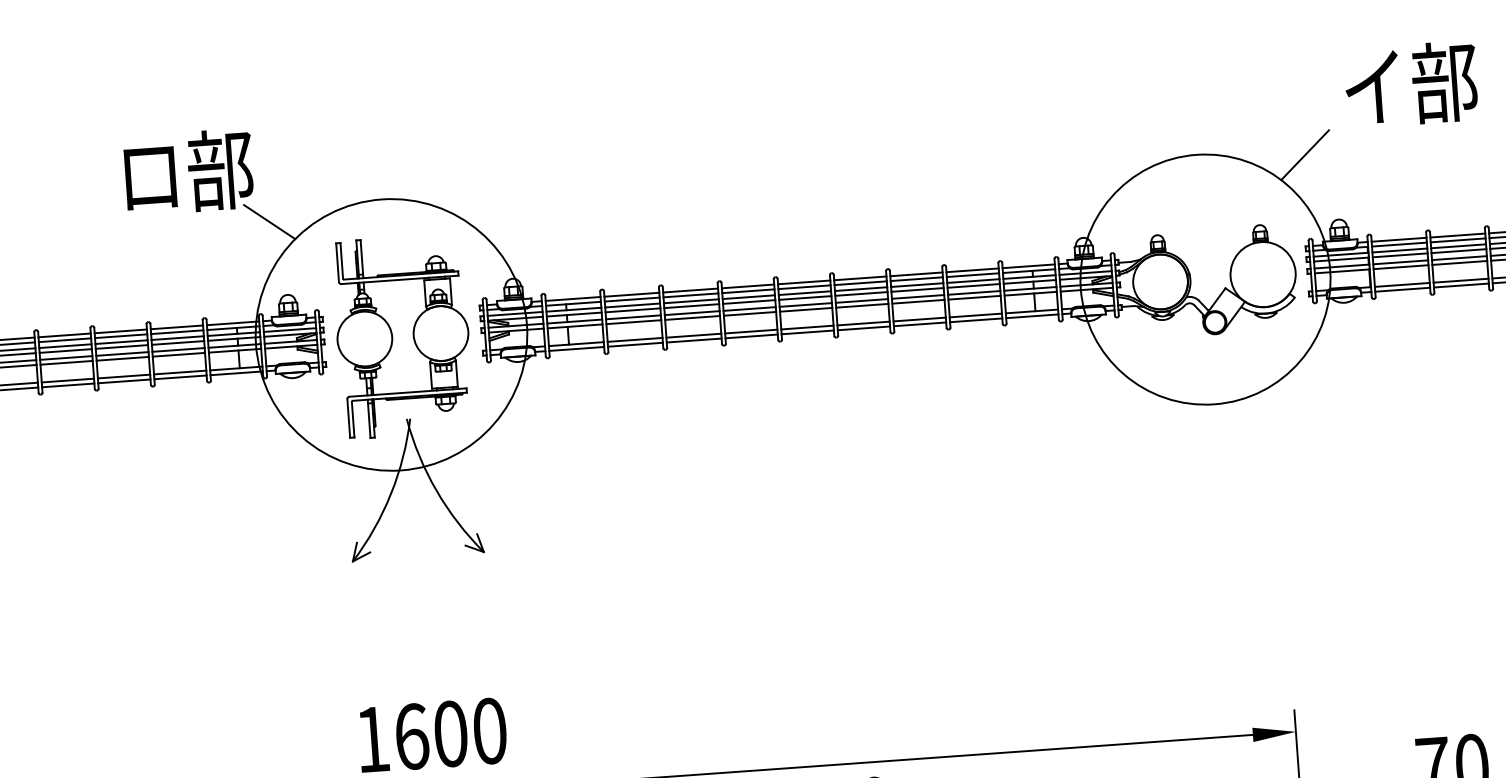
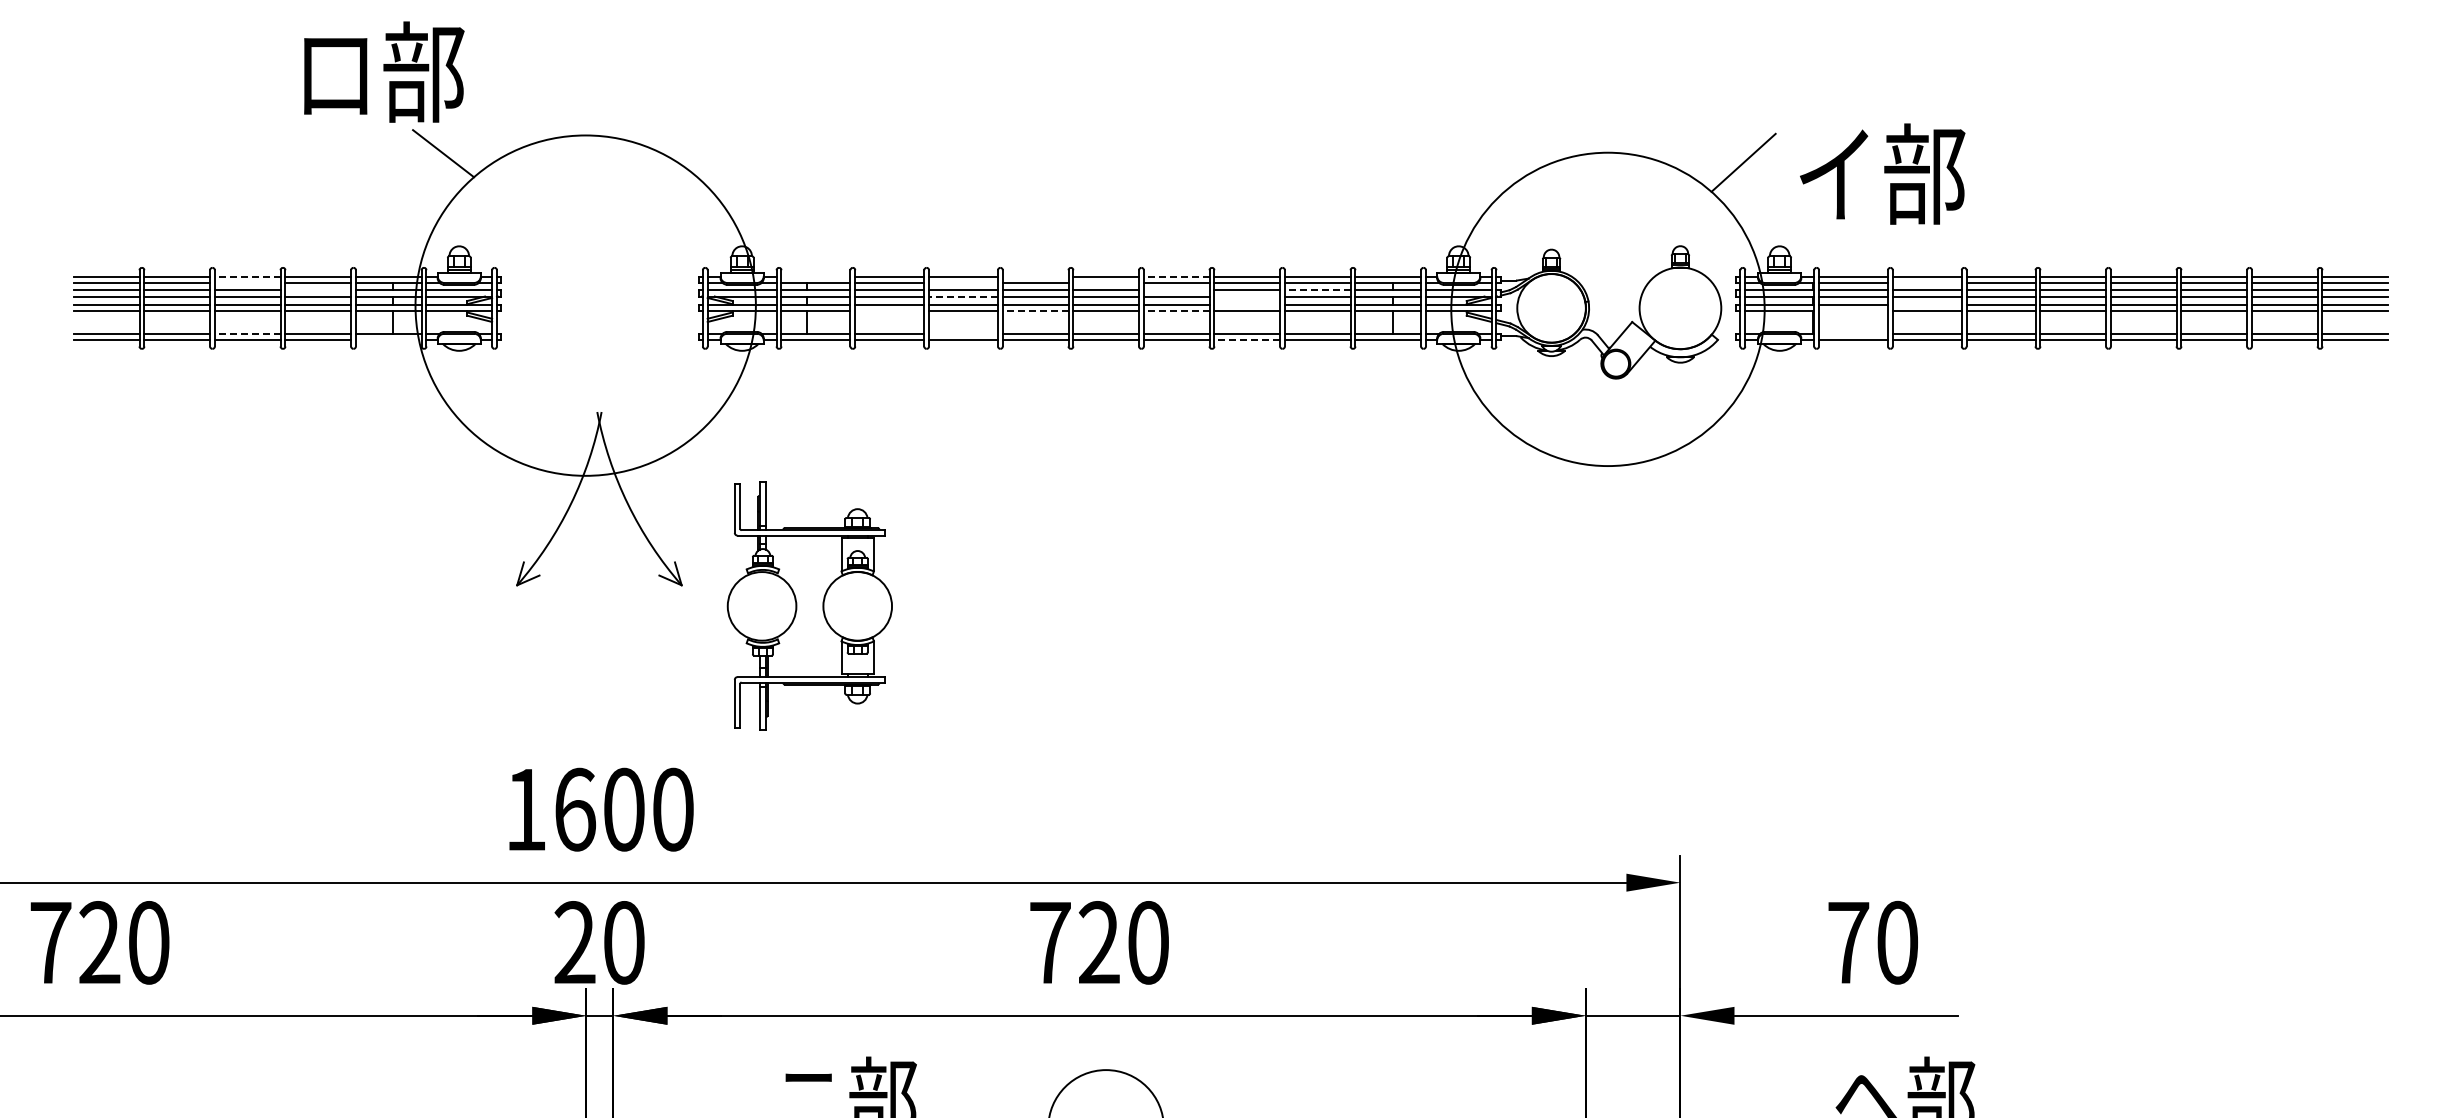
text: (1411, 84) -> (1882, 173), moved
text: (189, 171) -> (384, 71), moved
line: (1457, 240) -> (1926, 283), removed
line: (1458, 258) -> (1926, 305), removed
line: (1401, 267) -> (1853, 311), removed
line: (860, 278) -> (1176, 276), solid -> dashed
line: (973, 281) -> (1317, 290), solid -> dashed
line: (1402, 284) -> (1853, 333), removed
line: (747, 286) -> (1035, 276), removed
line: (804, 287) -> (1106, 283), removed
line: (860, 289) -> (1176, 290), removed
line: (917, 289) -> (1247, 296), removed
line: (690, 295) -> (963, 283), removed
line: (918, 297) -> (1247, 305), removed
line: (572, 298) -> (815, 276), removed
line: (862, 305) -> (1176, 311), solid -> dashed
line: (691, 306) -> (963, 296), solid -> dashed
line: (749, 313) -> (1035, 311), solid -> dashed
line: (633, 322) -> (889, 311), removed
line: (920, 324) -> (1247, 339), solid -> dashed
line: (120, 331) -> (247, 276), solid -> dashed
part: (402, 335) -> (809, 605), moved
line: (693, 335) -> (963, 333), removed
line: (121, 336) -> (247, 283), removed
line: (177, 338) -> (318, 290), removed
line: (236, 373) -> (388, 339), removed
line: (123, 376) -> (247, 333), solid -> dashed

